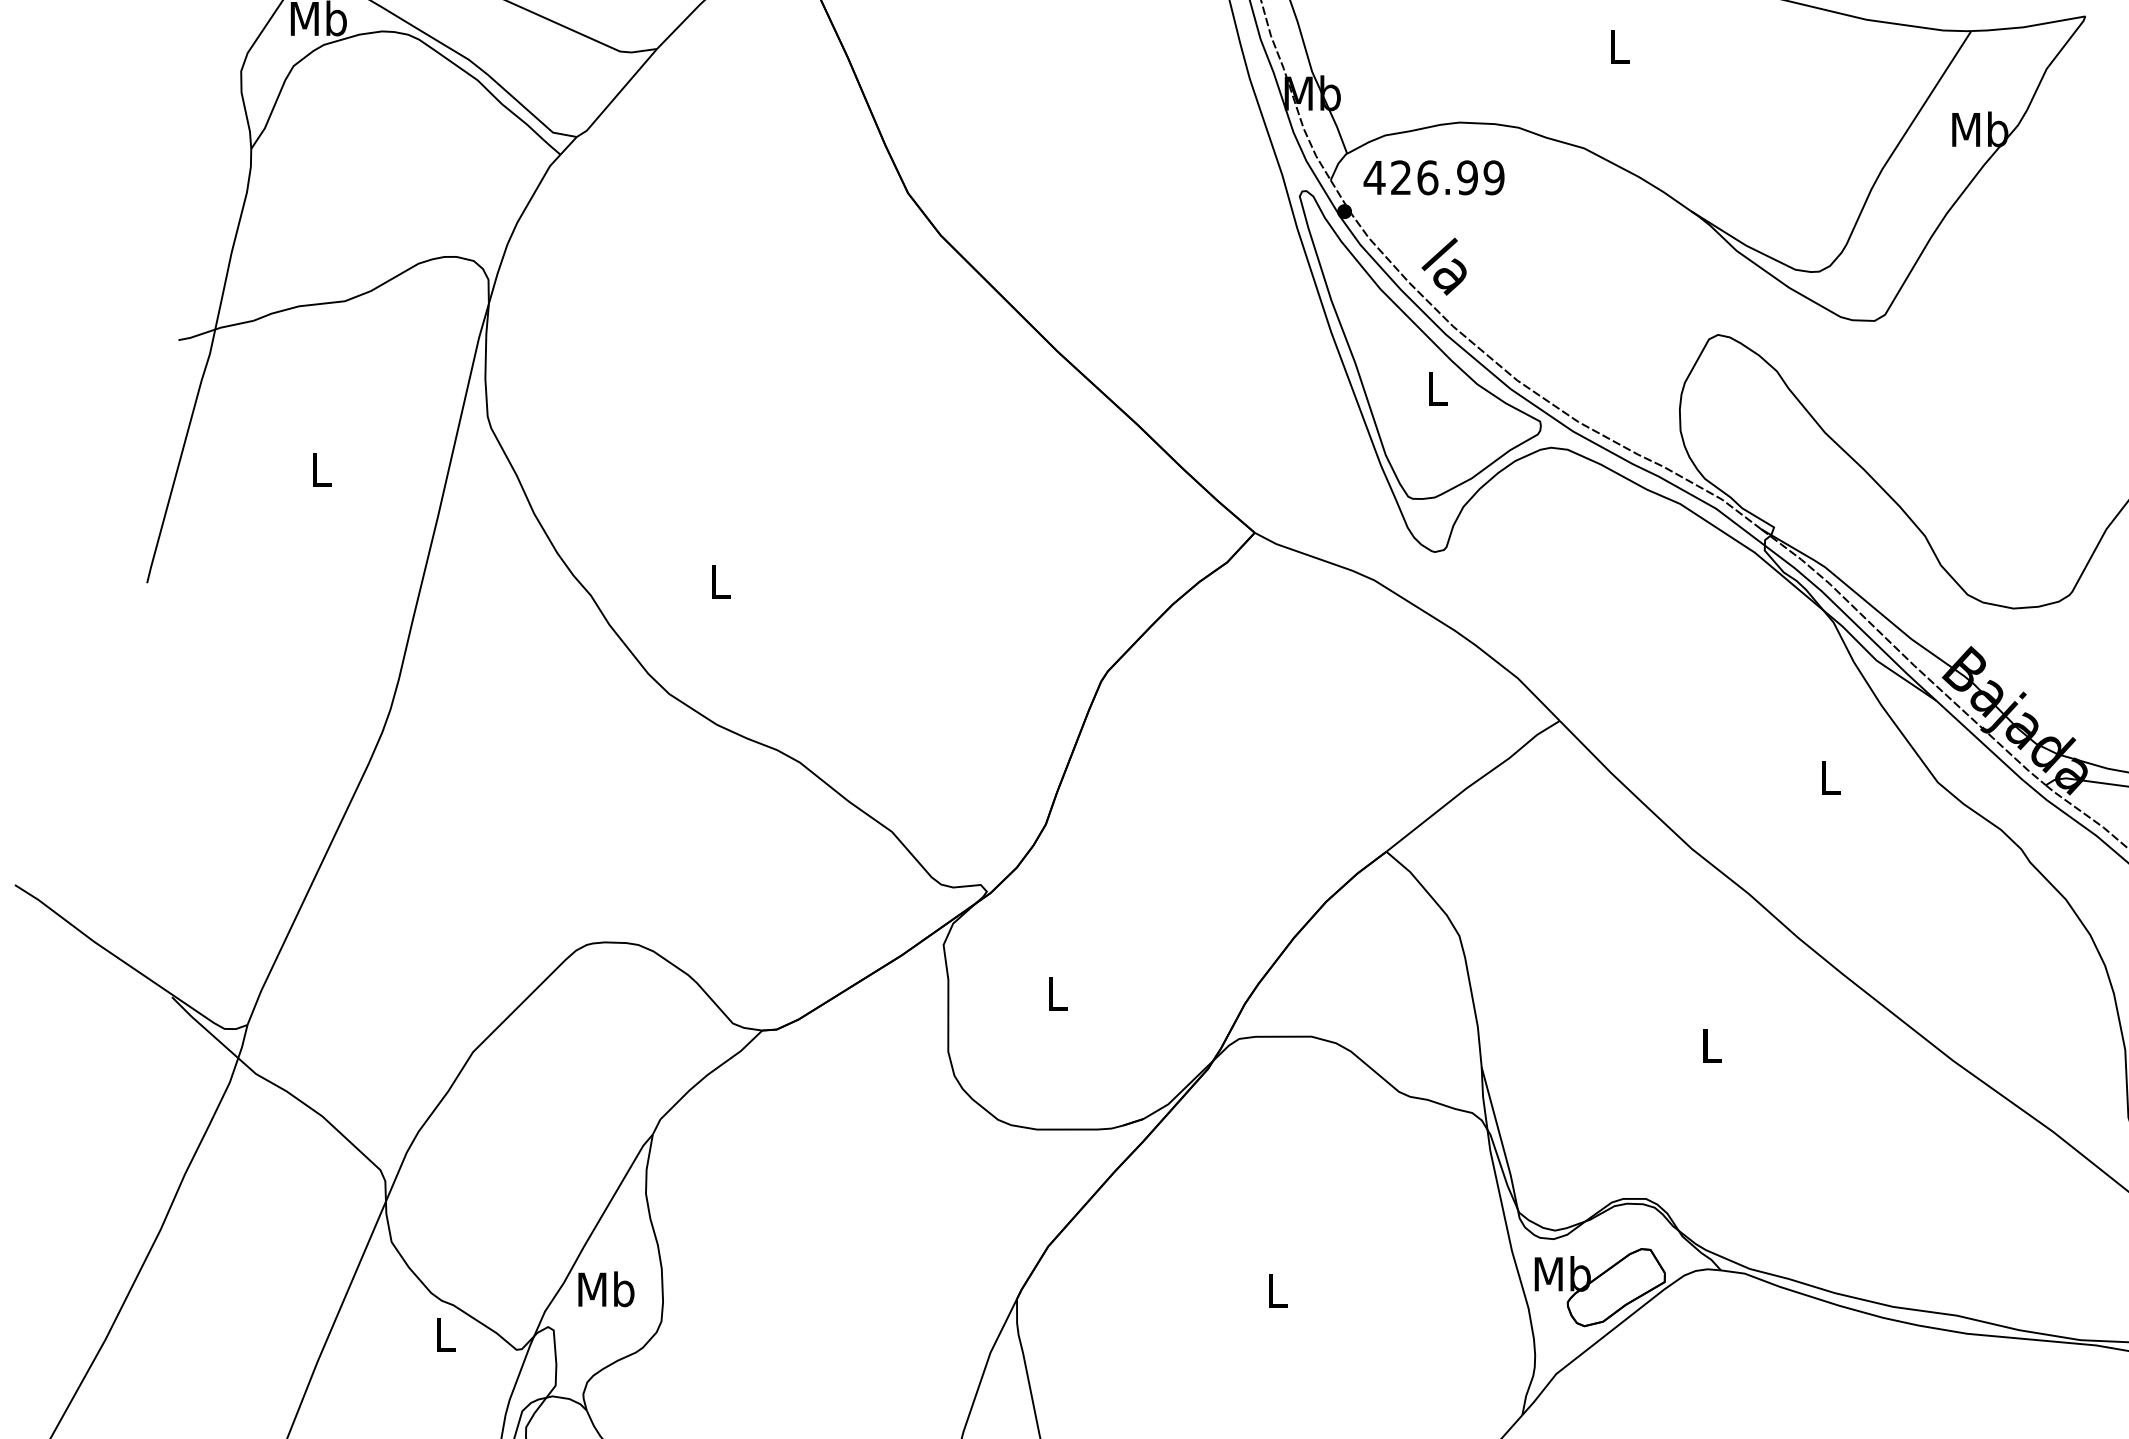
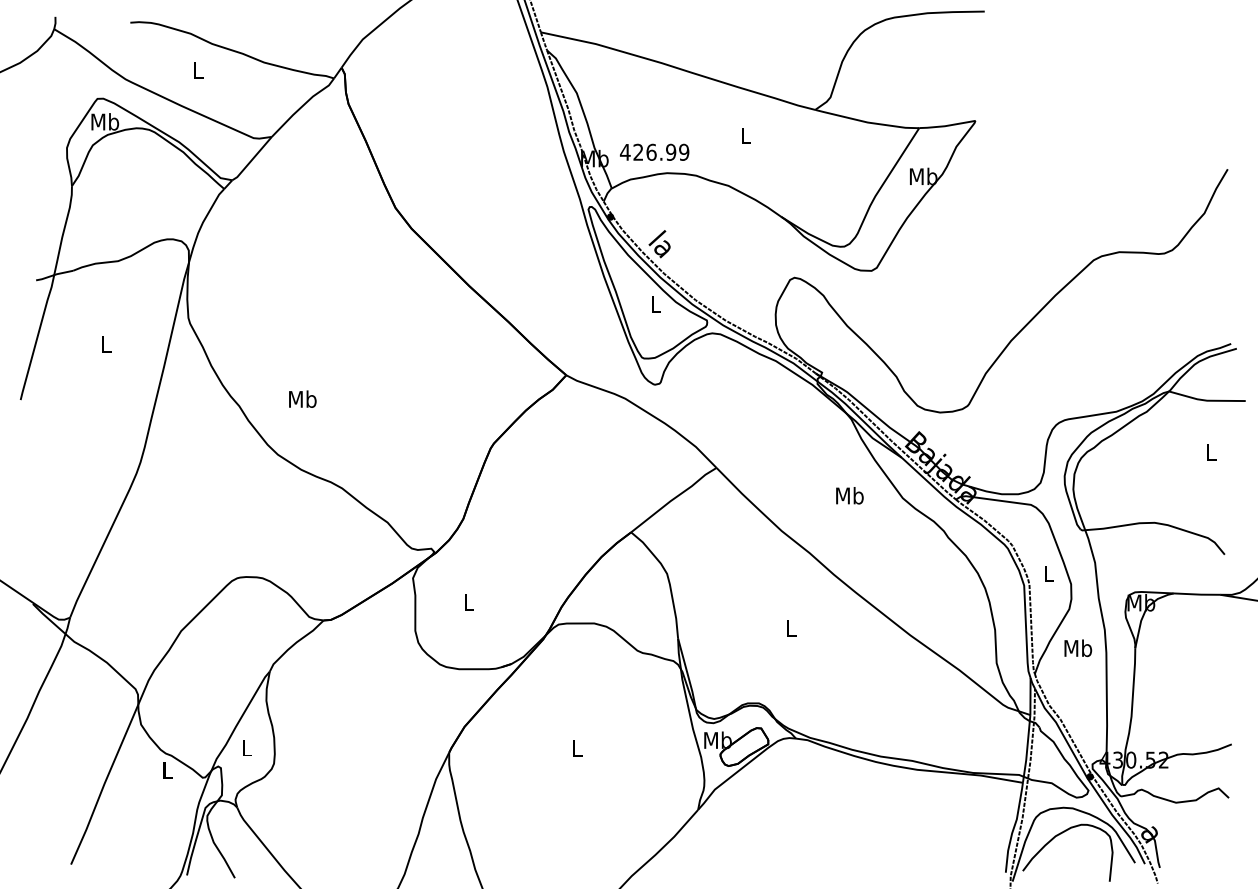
text: (1433, 176) -> (654, 151), moved
text: (719, 579) -> (302, 398), L -> Mb
text: (1829, 776) -> (849, 495), L -> Mb
text: (605, 1288) -> (246, 747), Mb -> L

